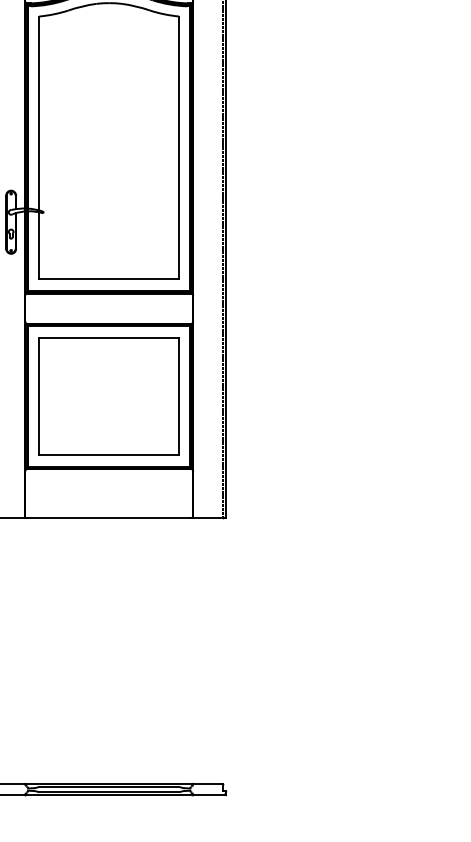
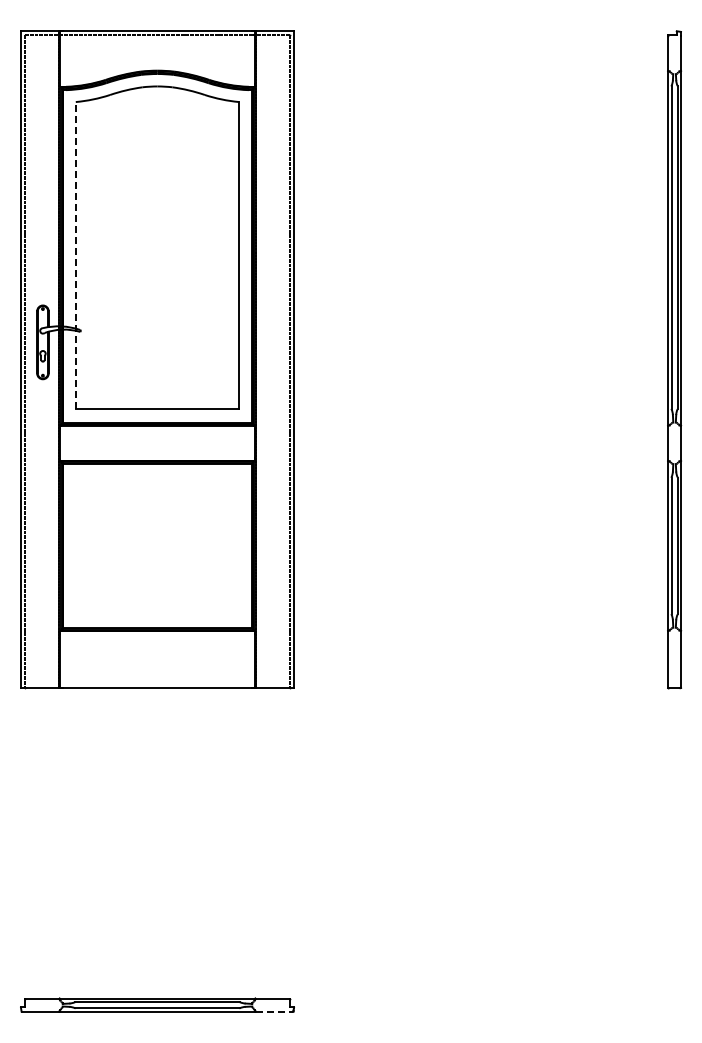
line: (39, 147) -> (75, 255), solid -> dashed
part: (109, 396) -> (157, 545), removed
line: (209, 794) -> (274, 1011), solid -> dashed

